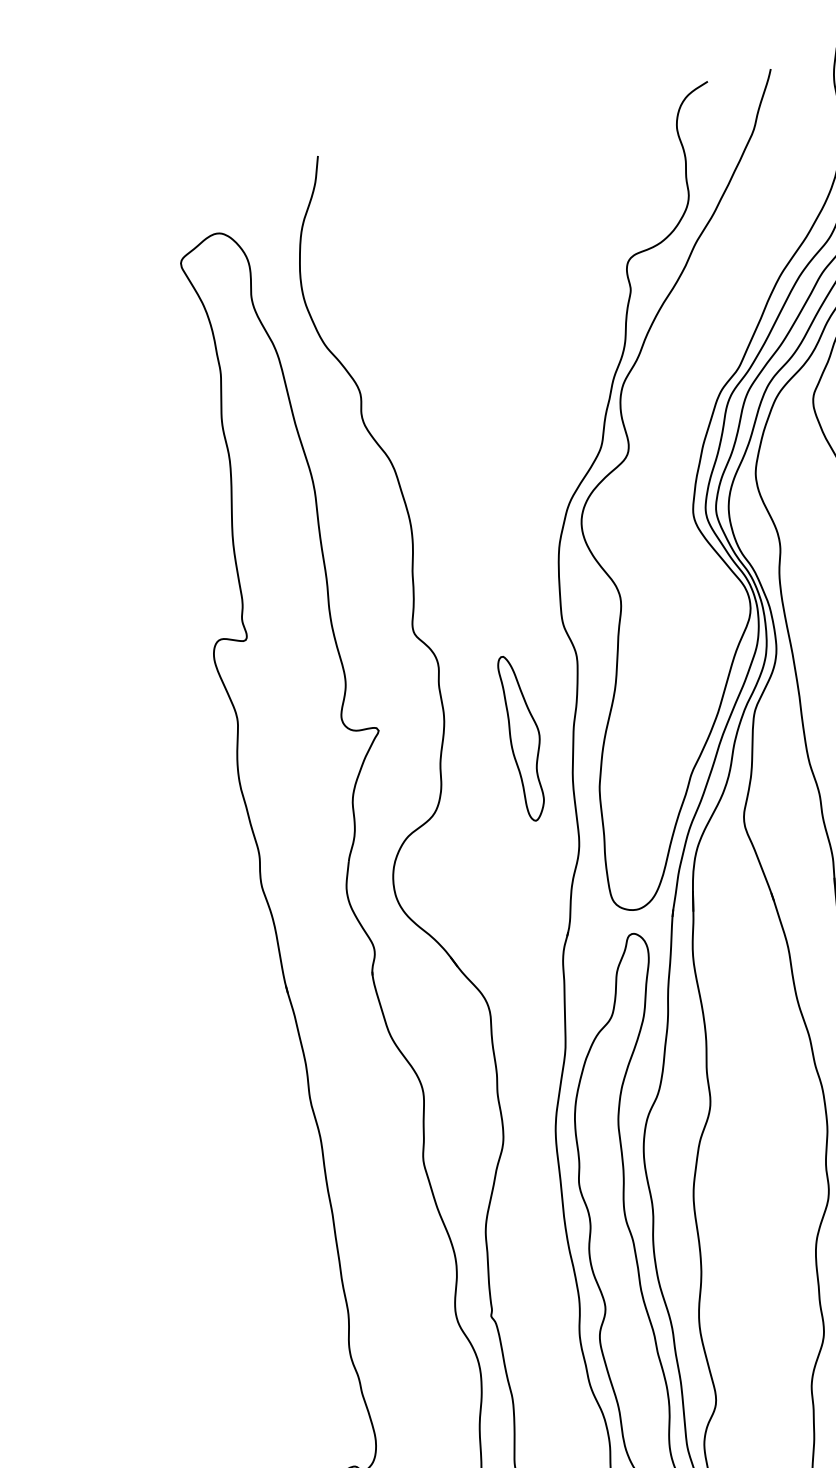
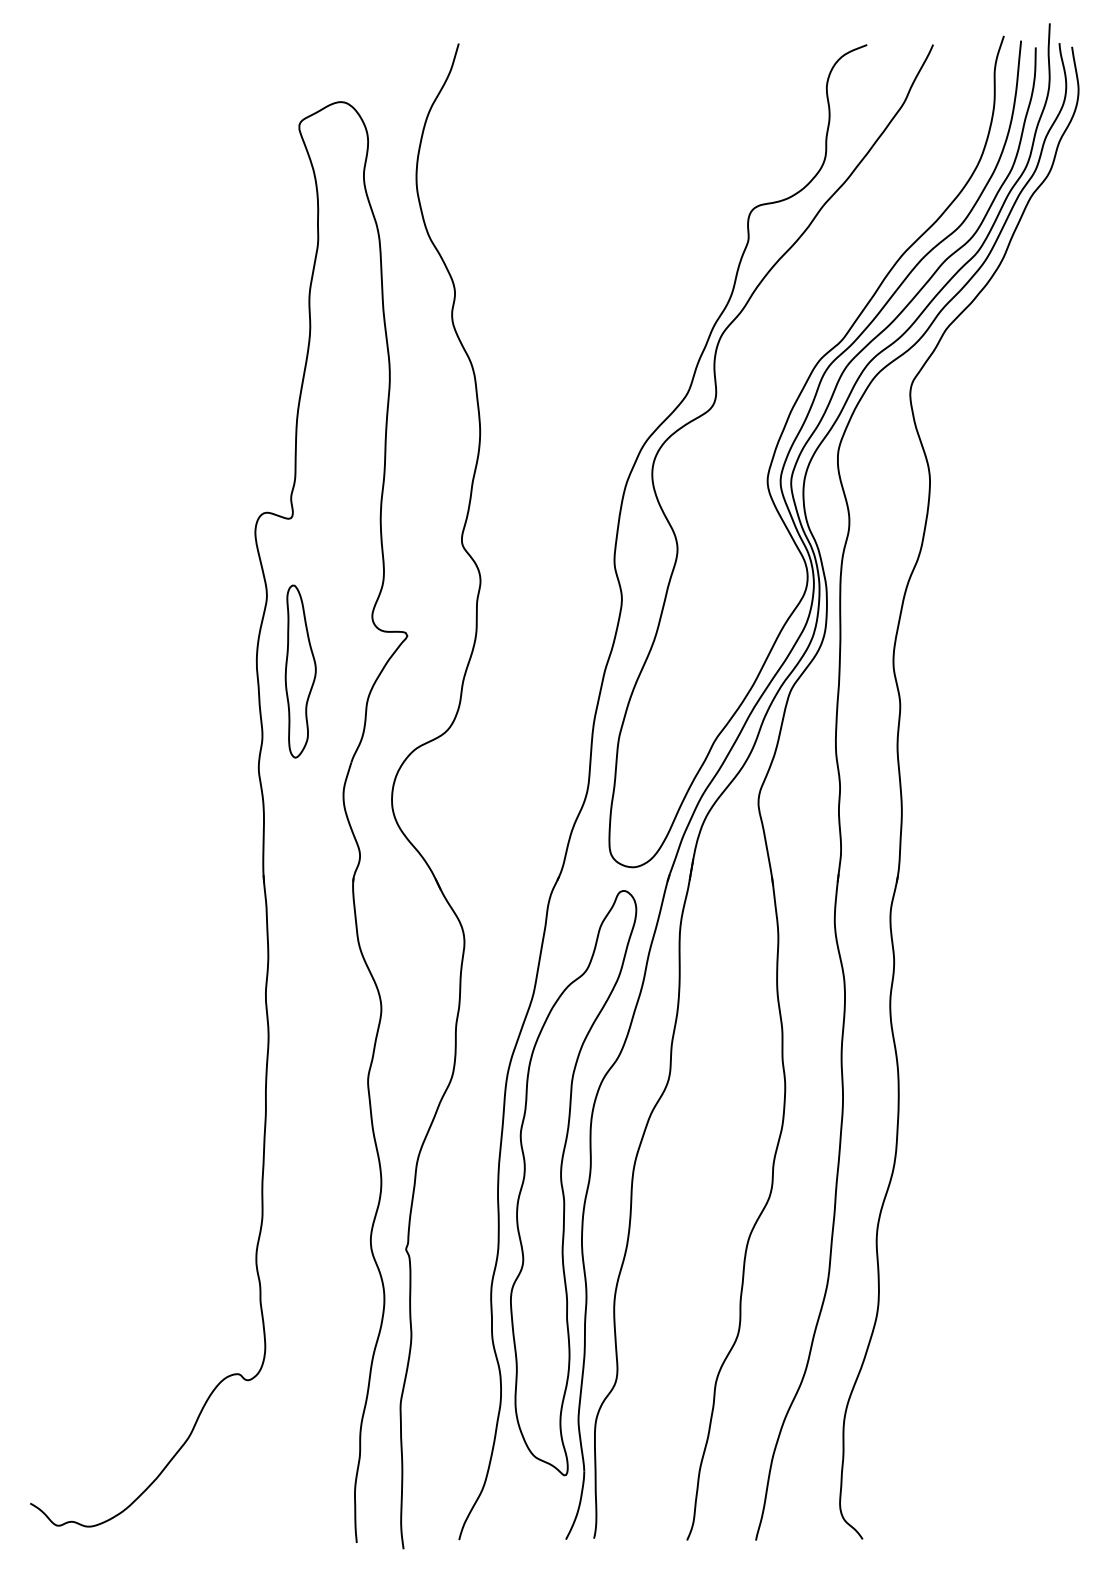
part: (524, 737) -> (300, 671), moved

